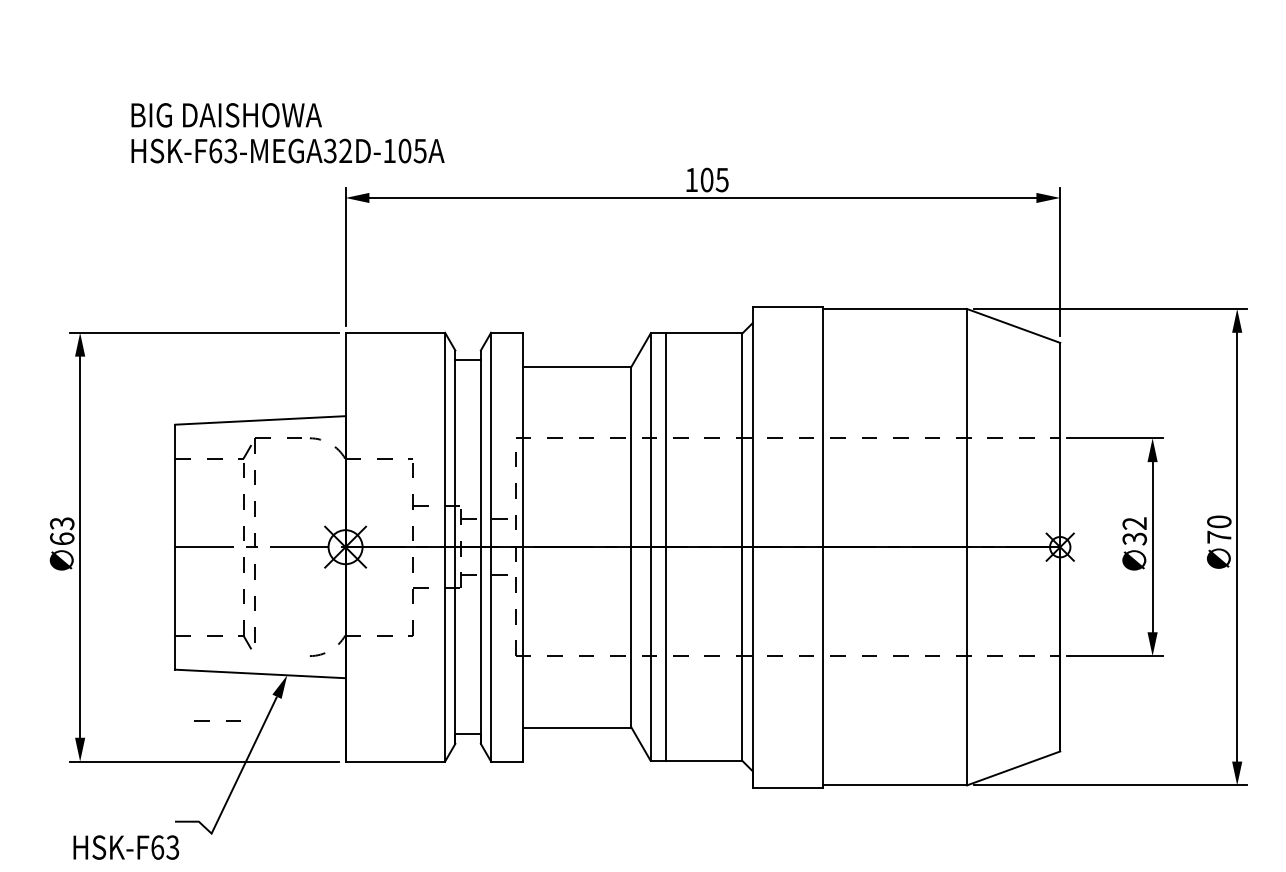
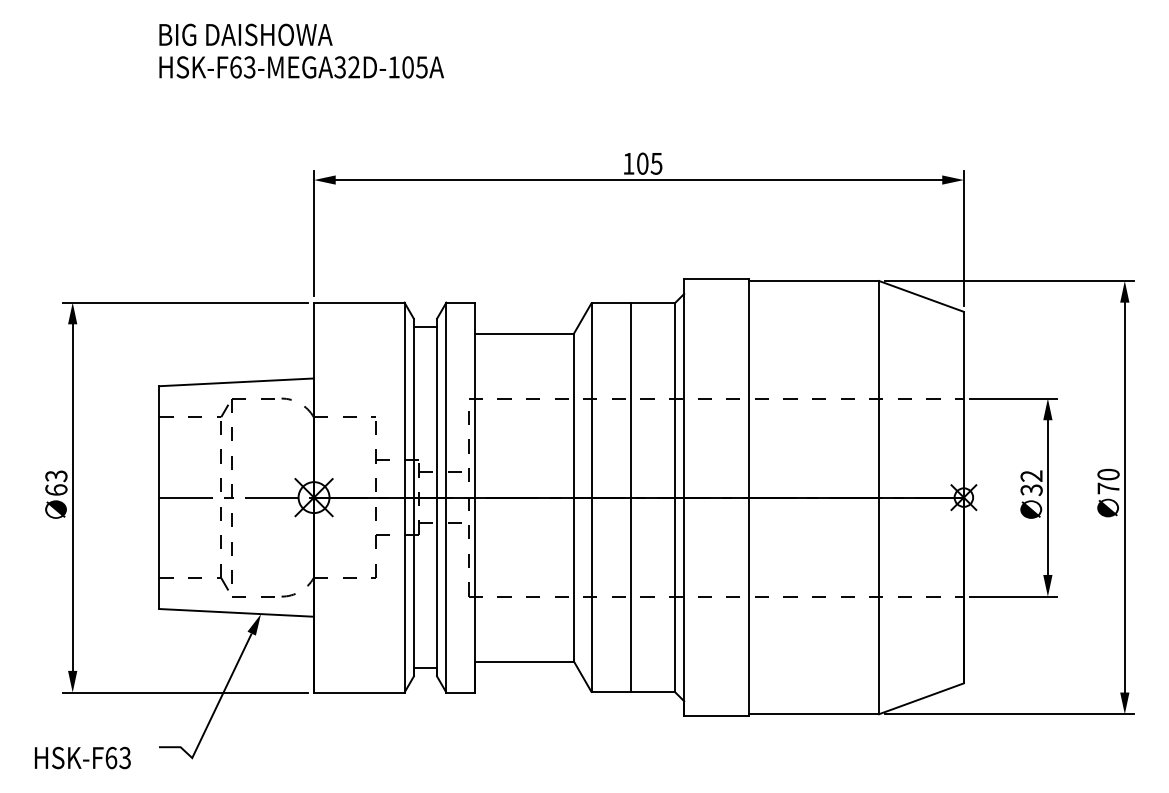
text: (287, 133) -> (301, 51), moved
line: (666, 546) -> (631, 496), moved
line: (209, 720) -> (245, 596), moved
text: (126, 847) -> (83, 757), moved

